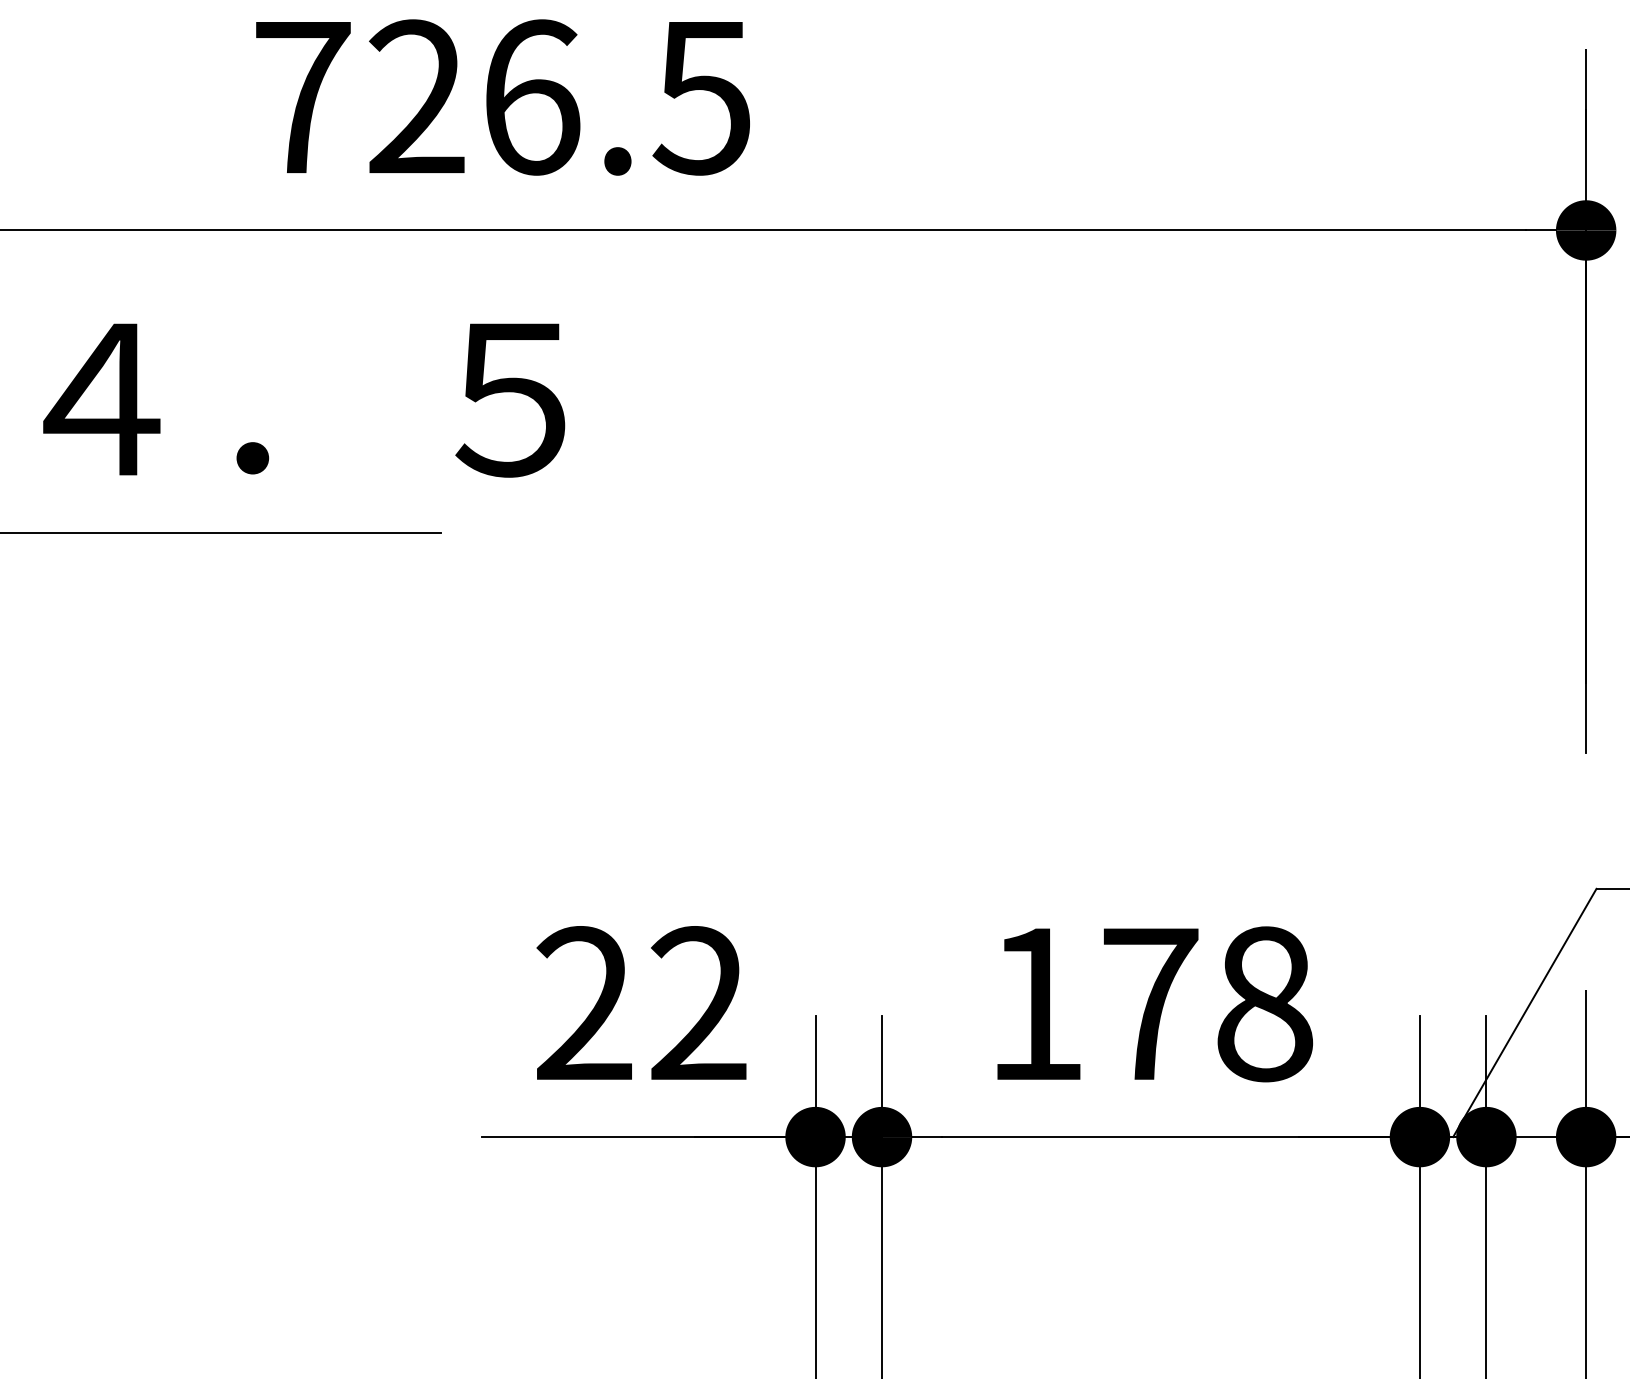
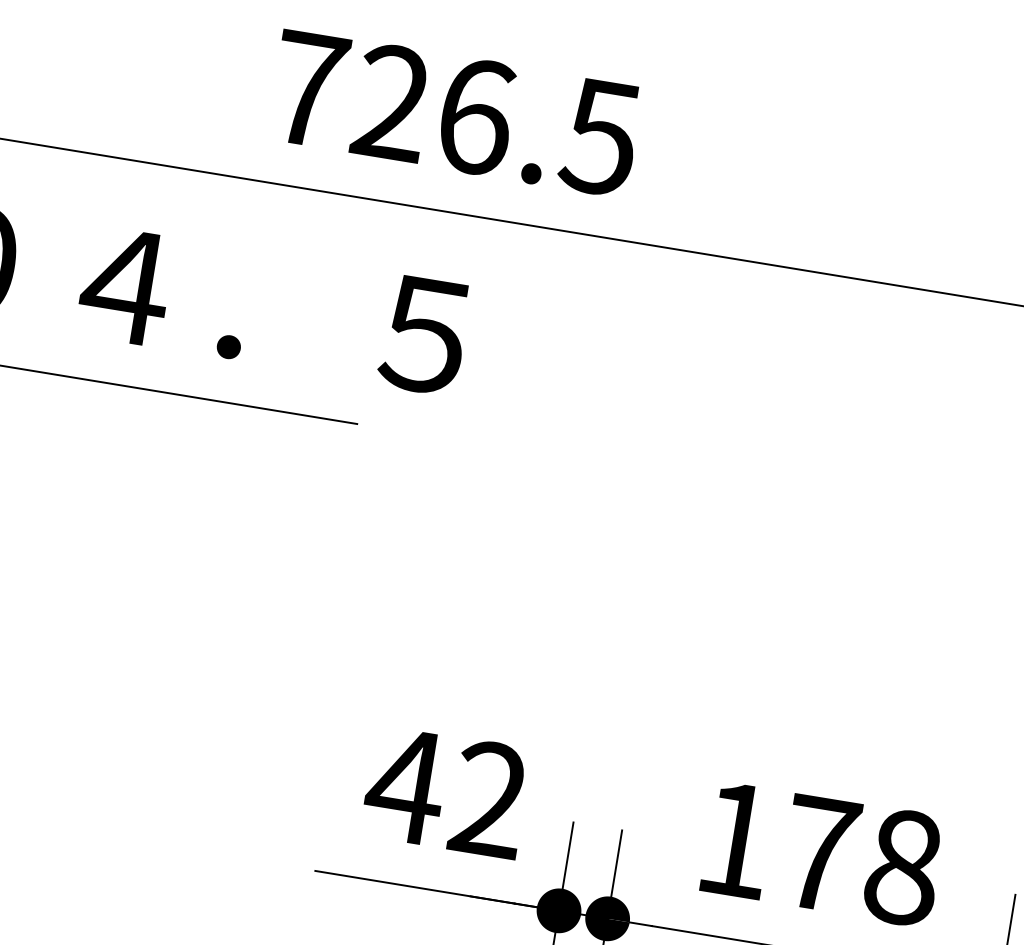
text: (583, 1002) -> (405, 784), 22 -> 42

